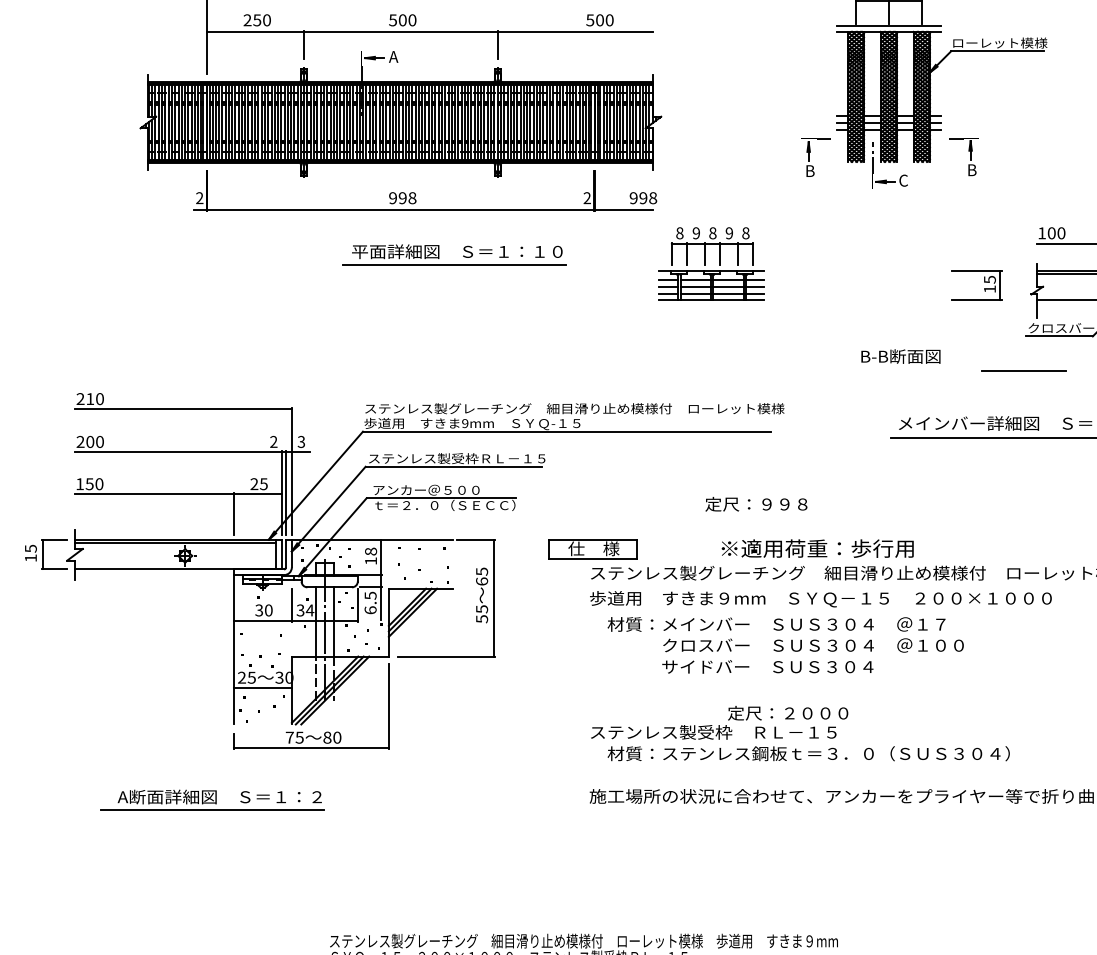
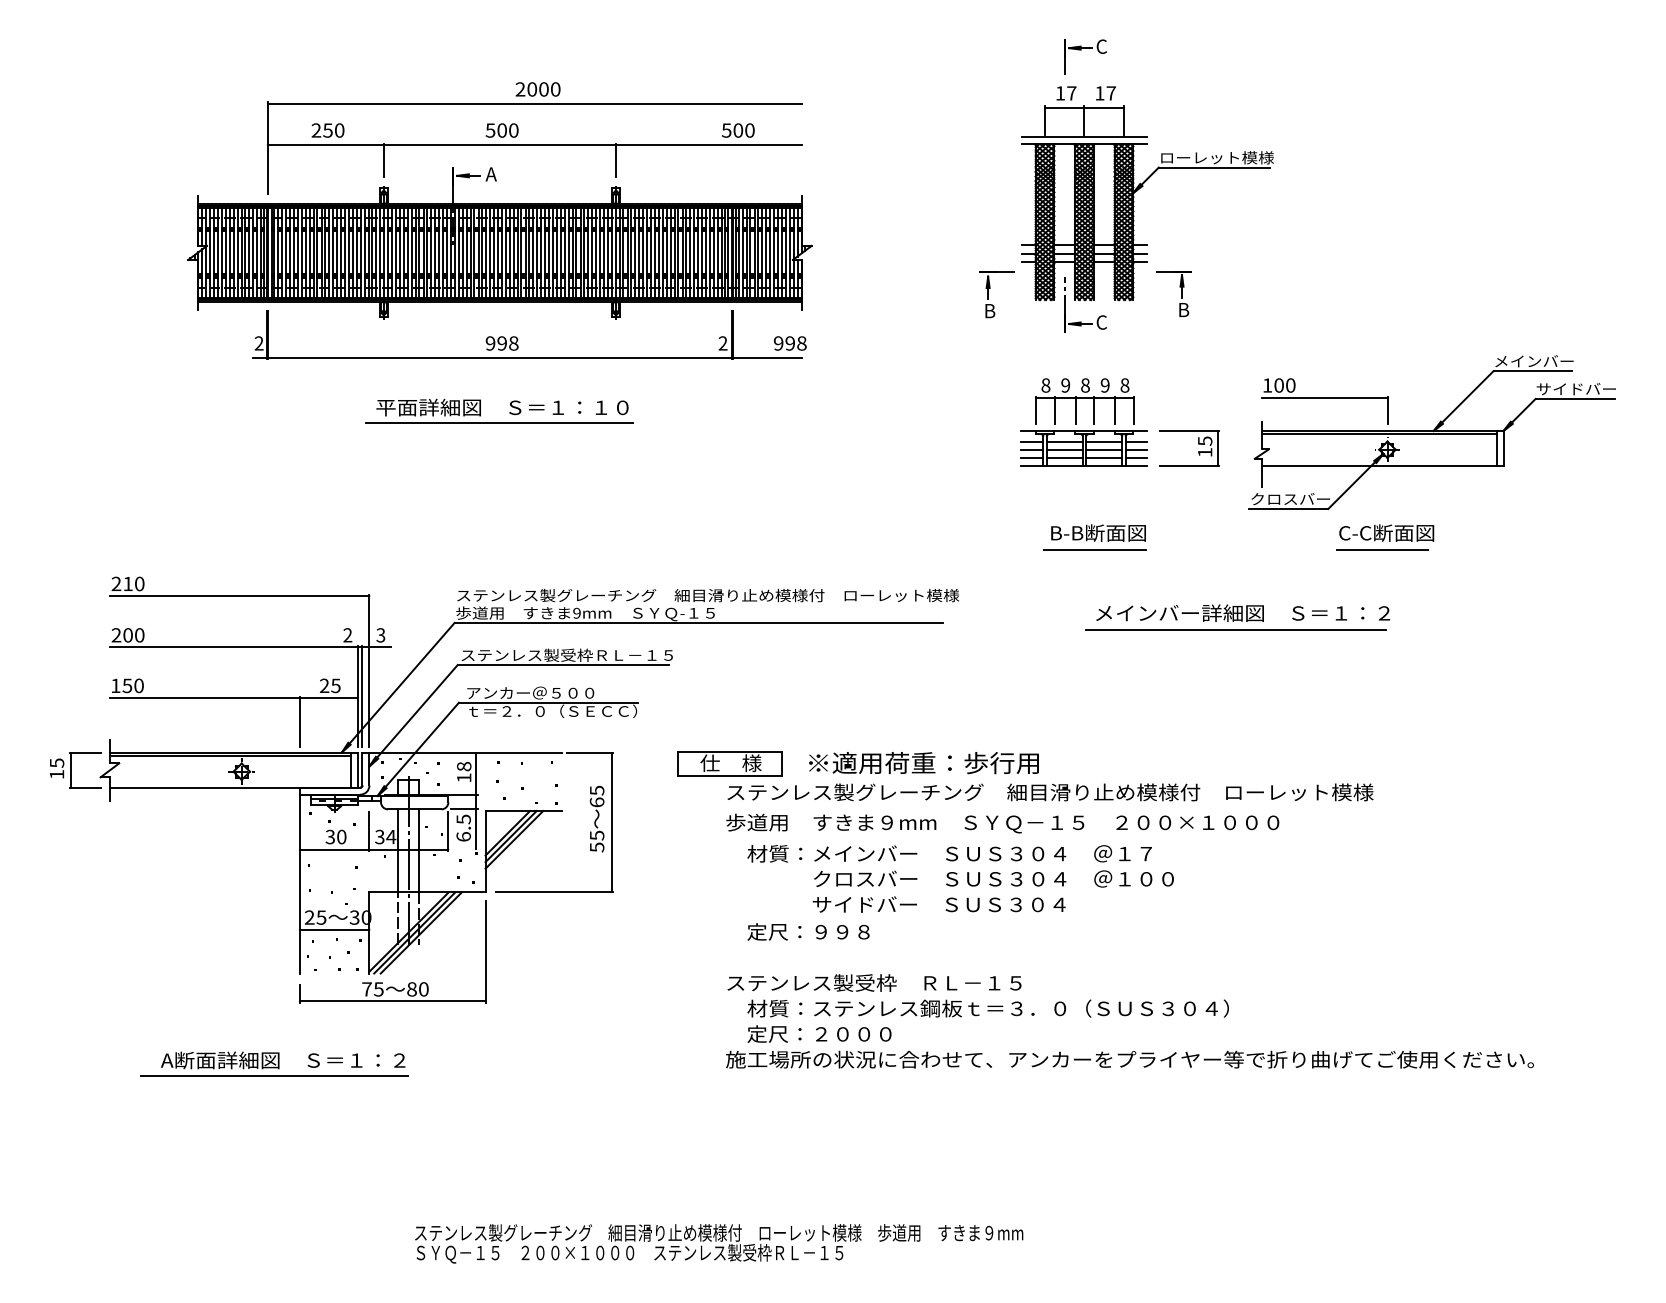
part: (463, 255) -> (509, 412), moved
part: (705, 264) -> (1076, 422), moved
line: (1023, 370) -> (1094, 549), moved
text: (756, 503) -> (808, 931), moved
text: (817, 549) -> (923, 763), moved
text: (788, 712) -> (819, 1033), moved

